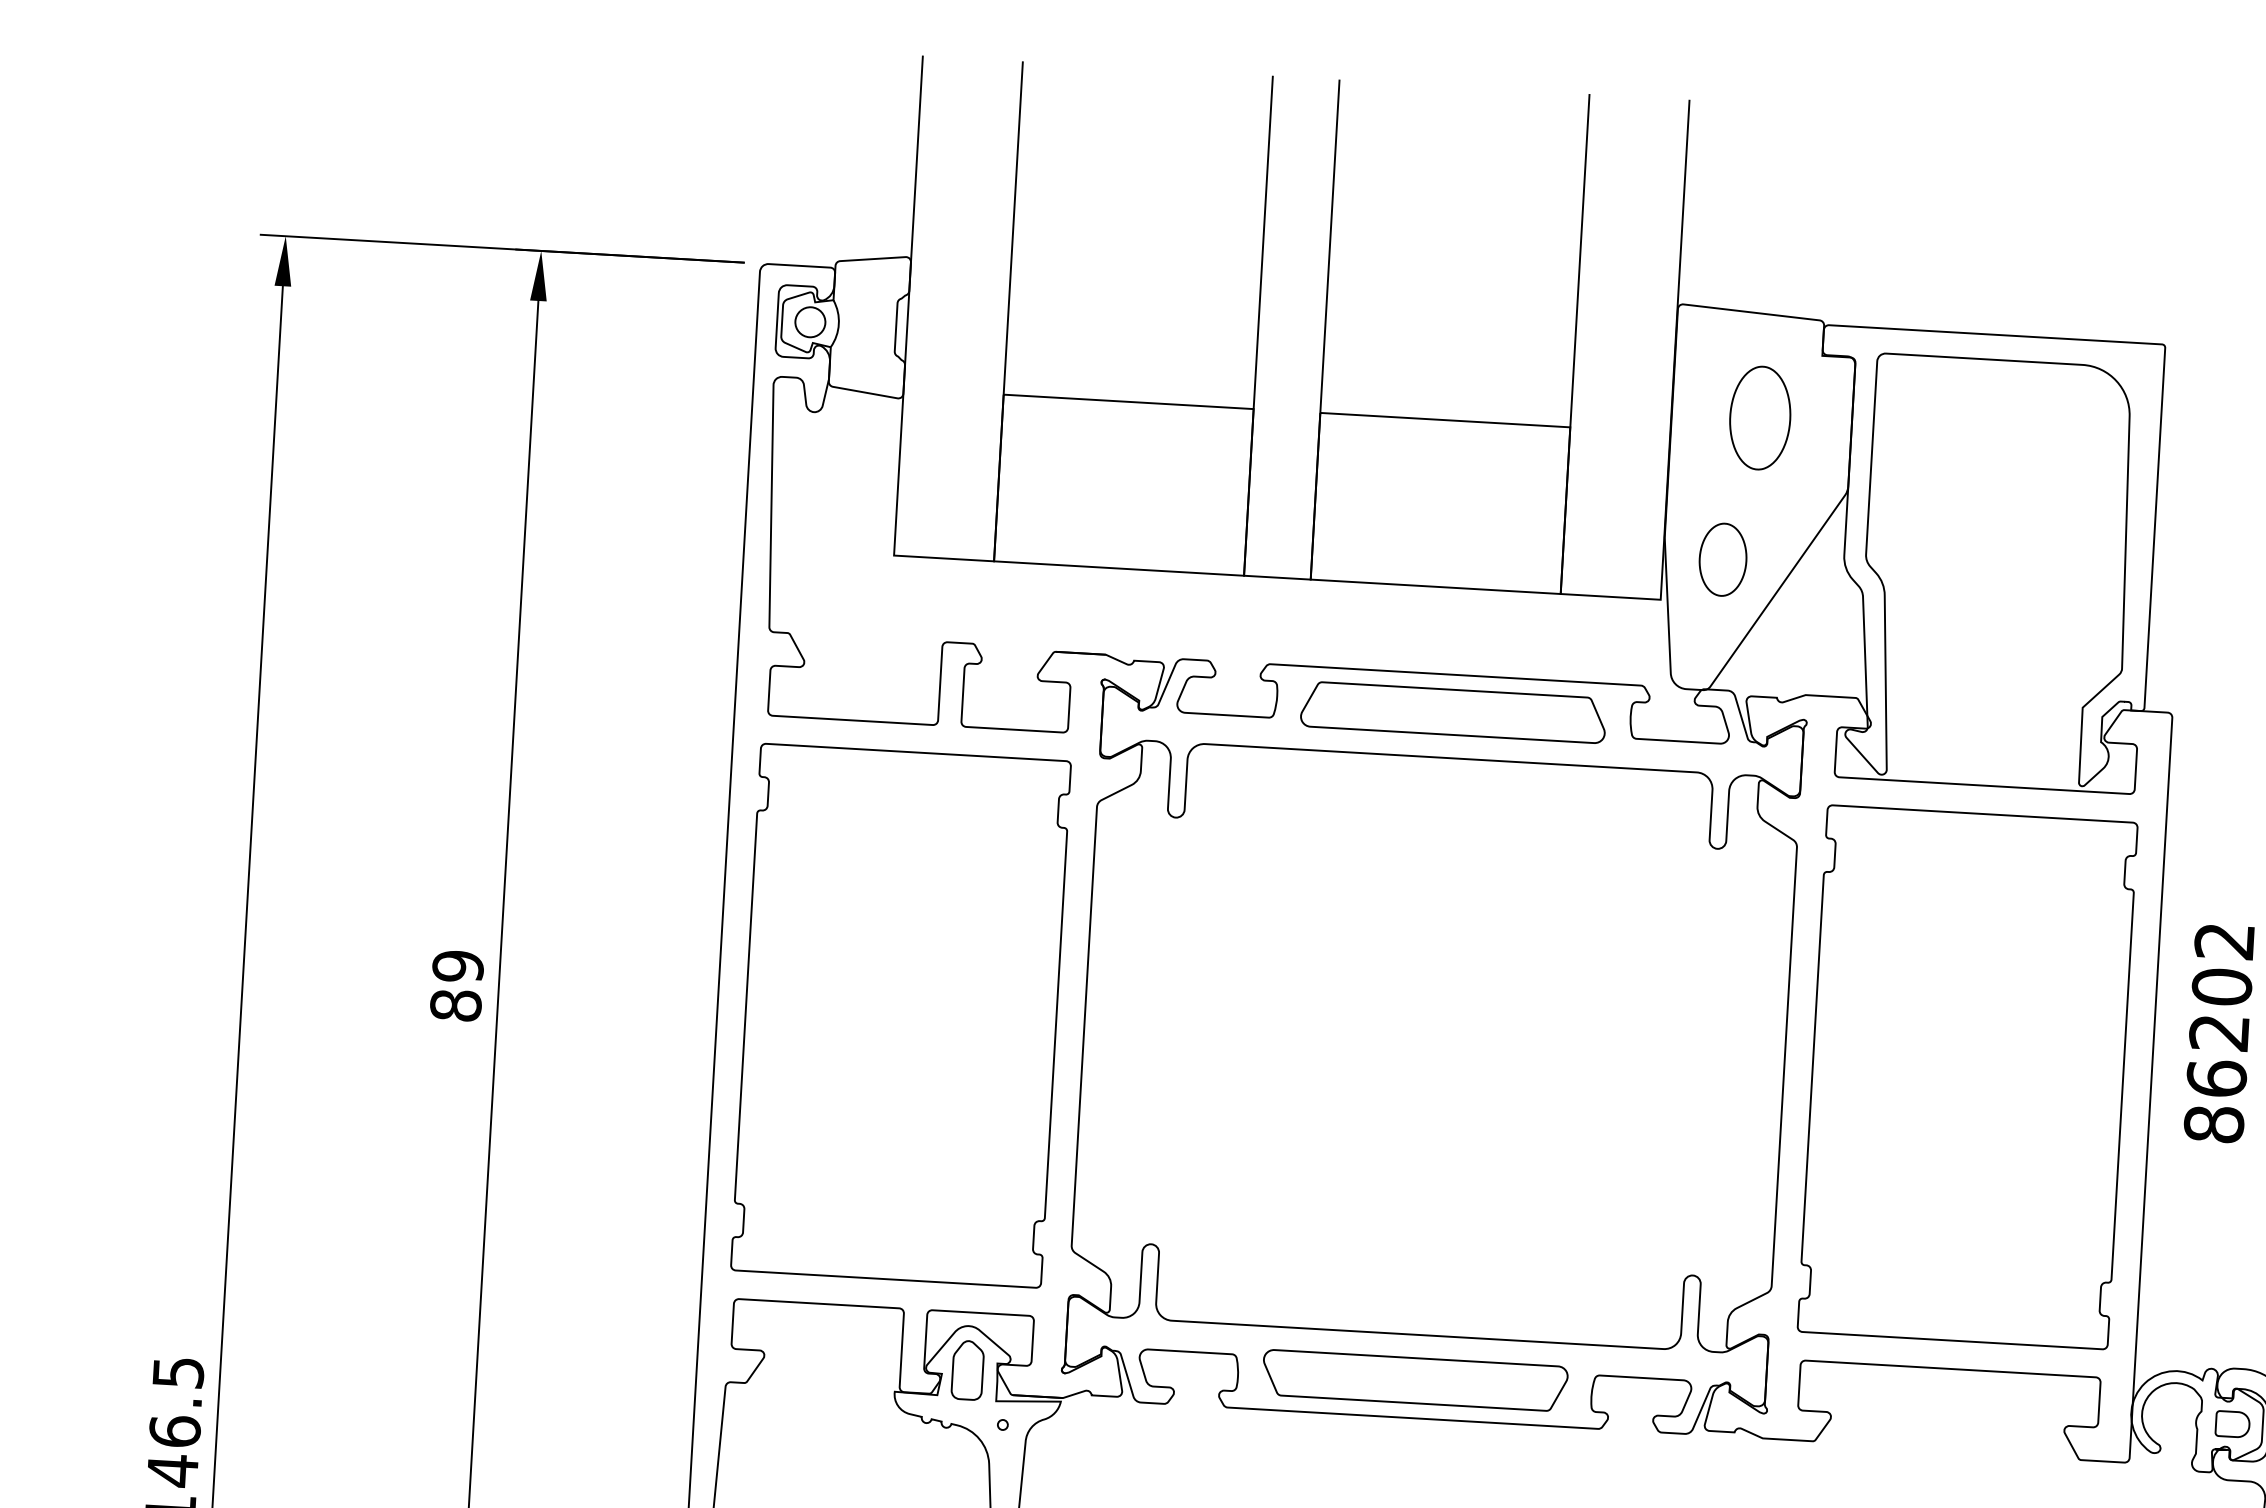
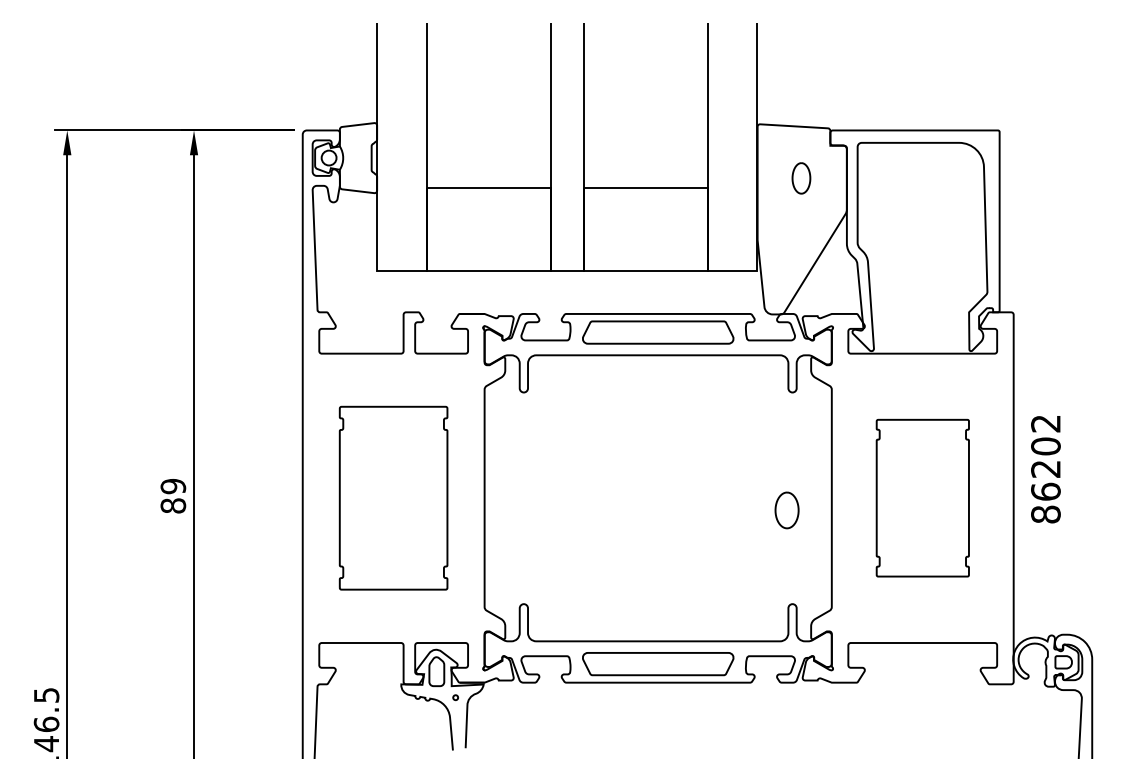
part: (1760, 418) -> (801, 178), size x0.6
part: (1721, 559) -> (786, 510), moved
part: (900, 1014) -> (393, 497), size x0.7
part: (1967, 1075) -> (922, 497), size x0.6

